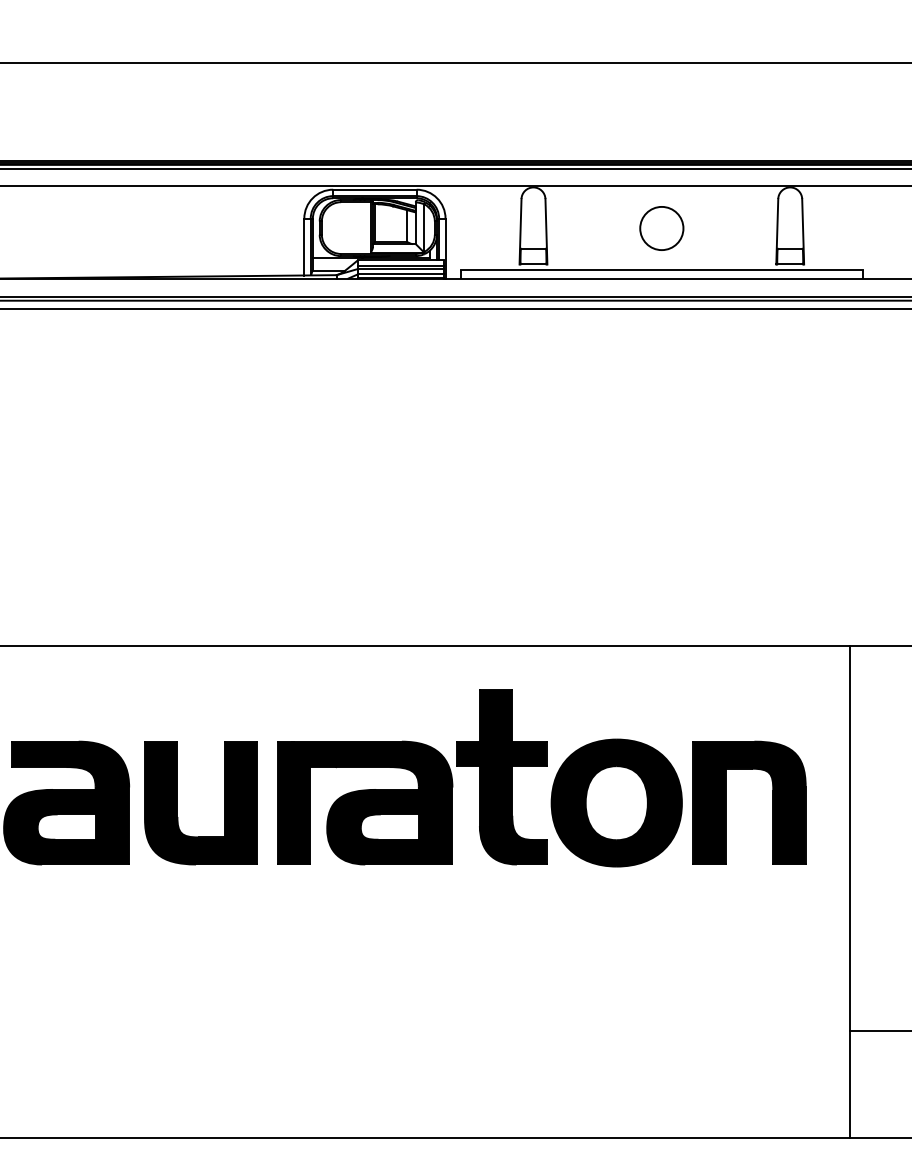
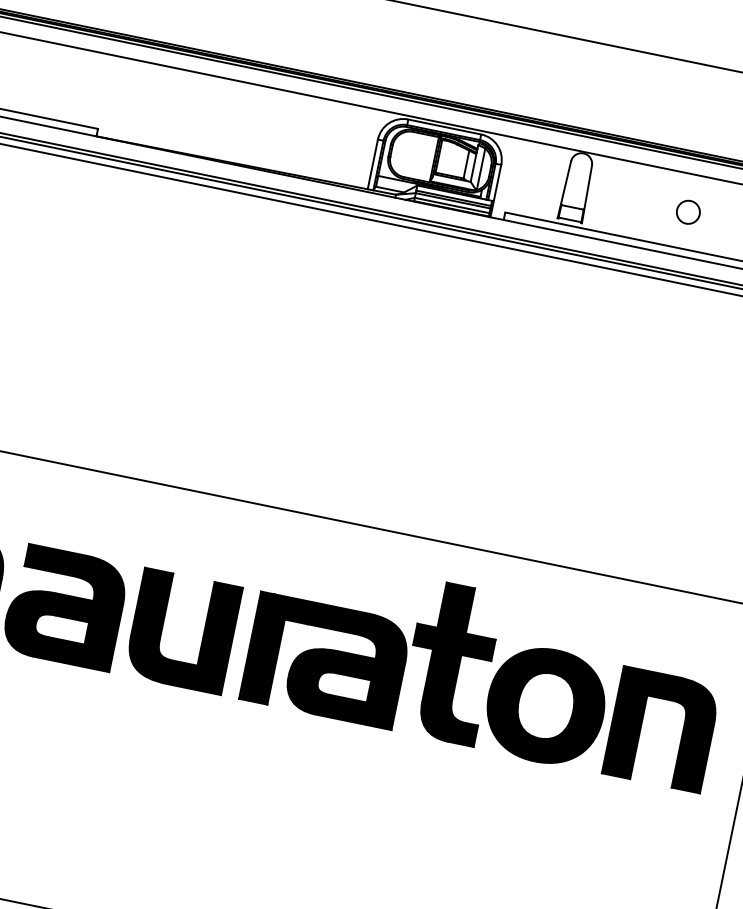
circle: (661, 228) -> (688, 212), size x0.6

